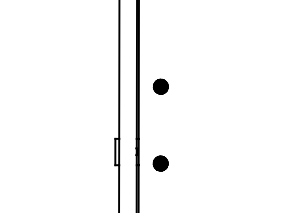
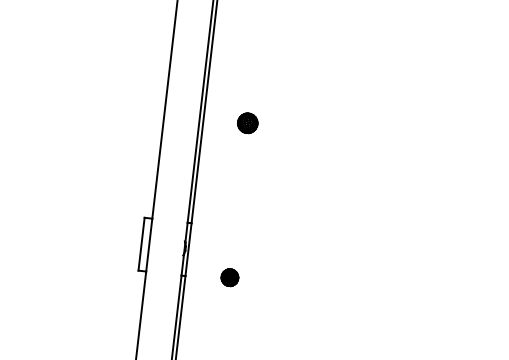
part: (160, 86) -> (247, 122), size x0.7
part: (160, 163) -> (229, 277), size x0.6

